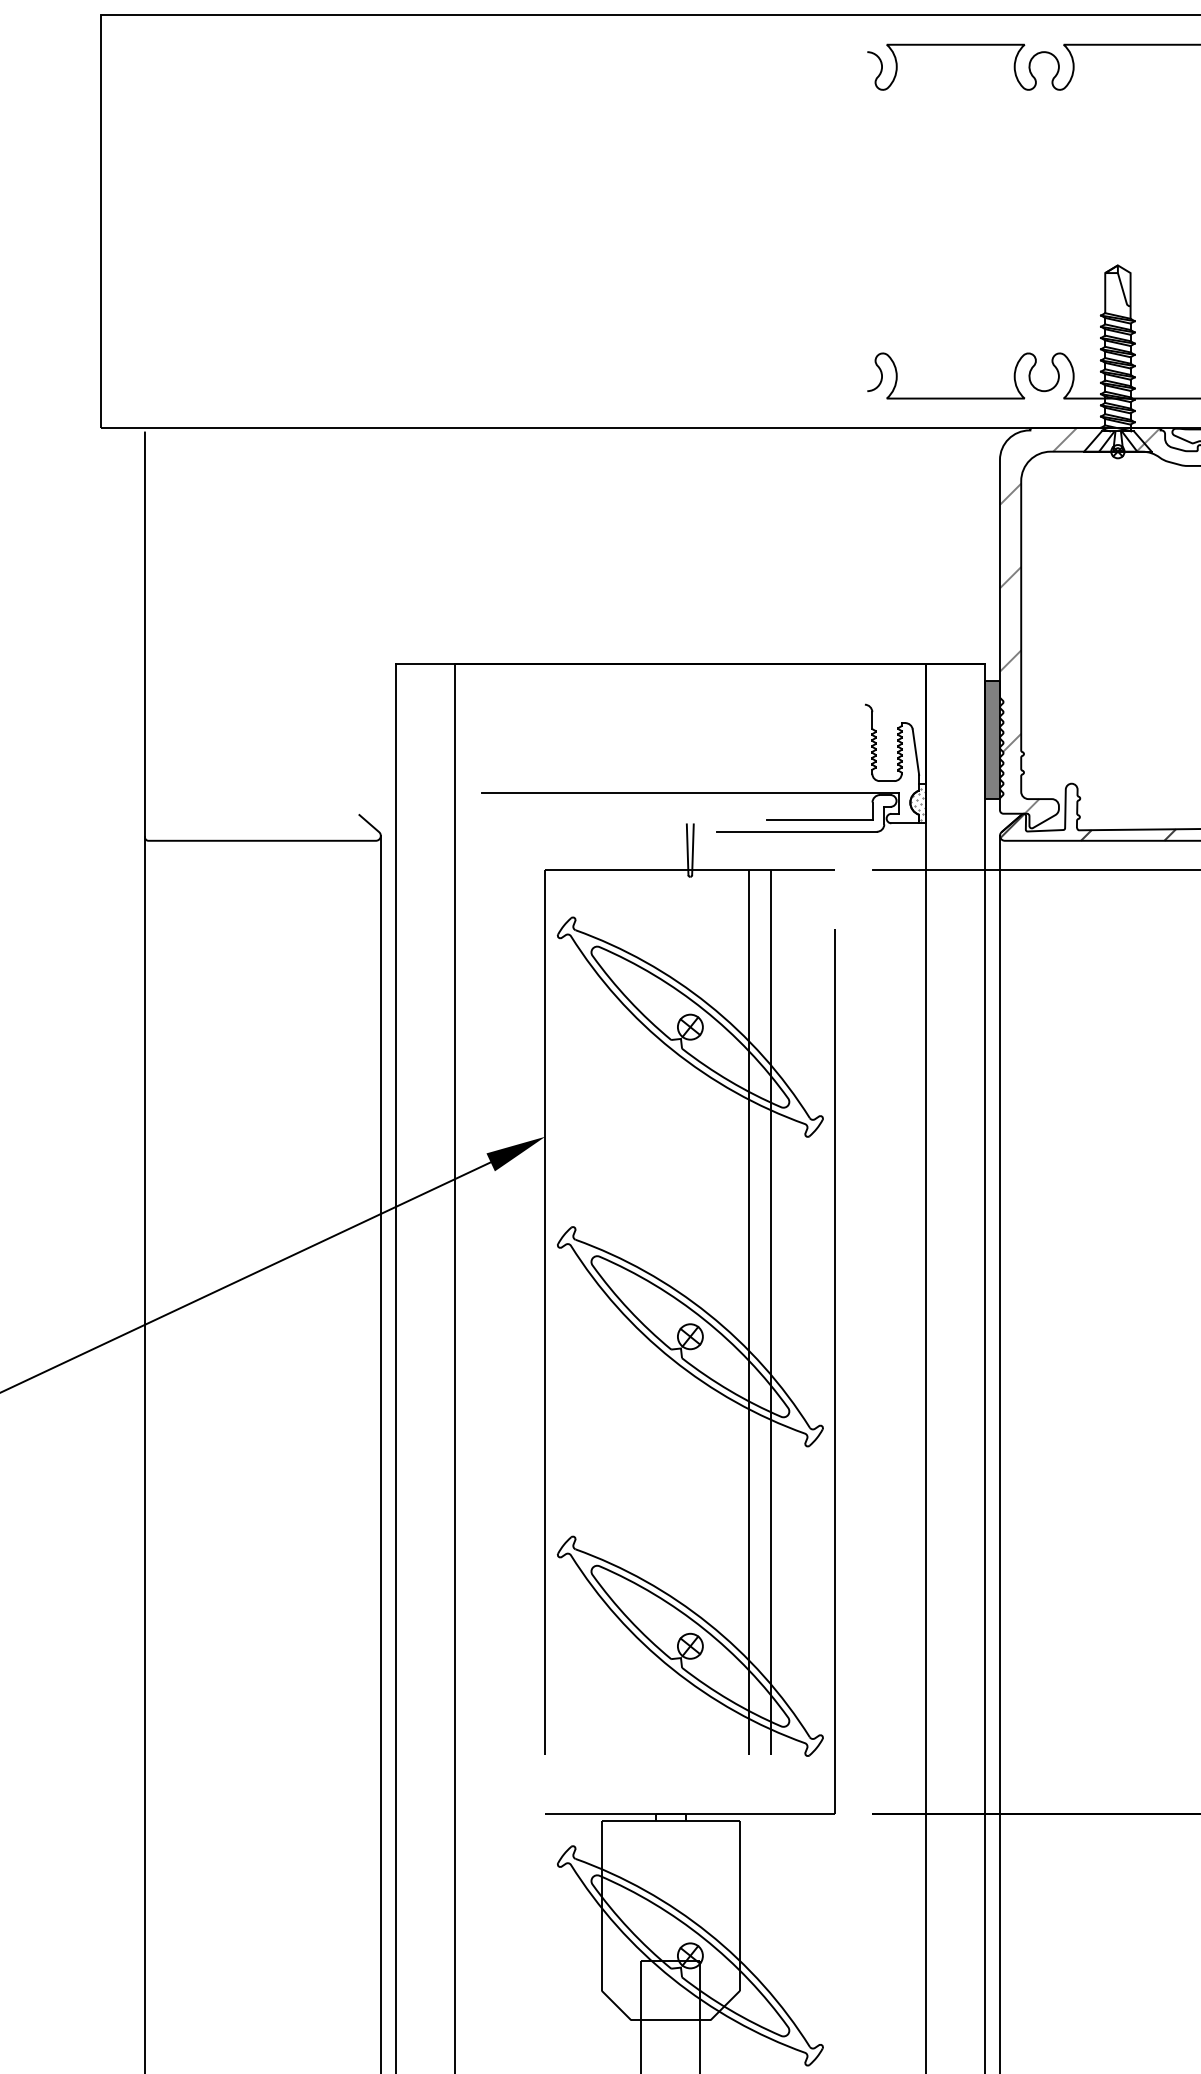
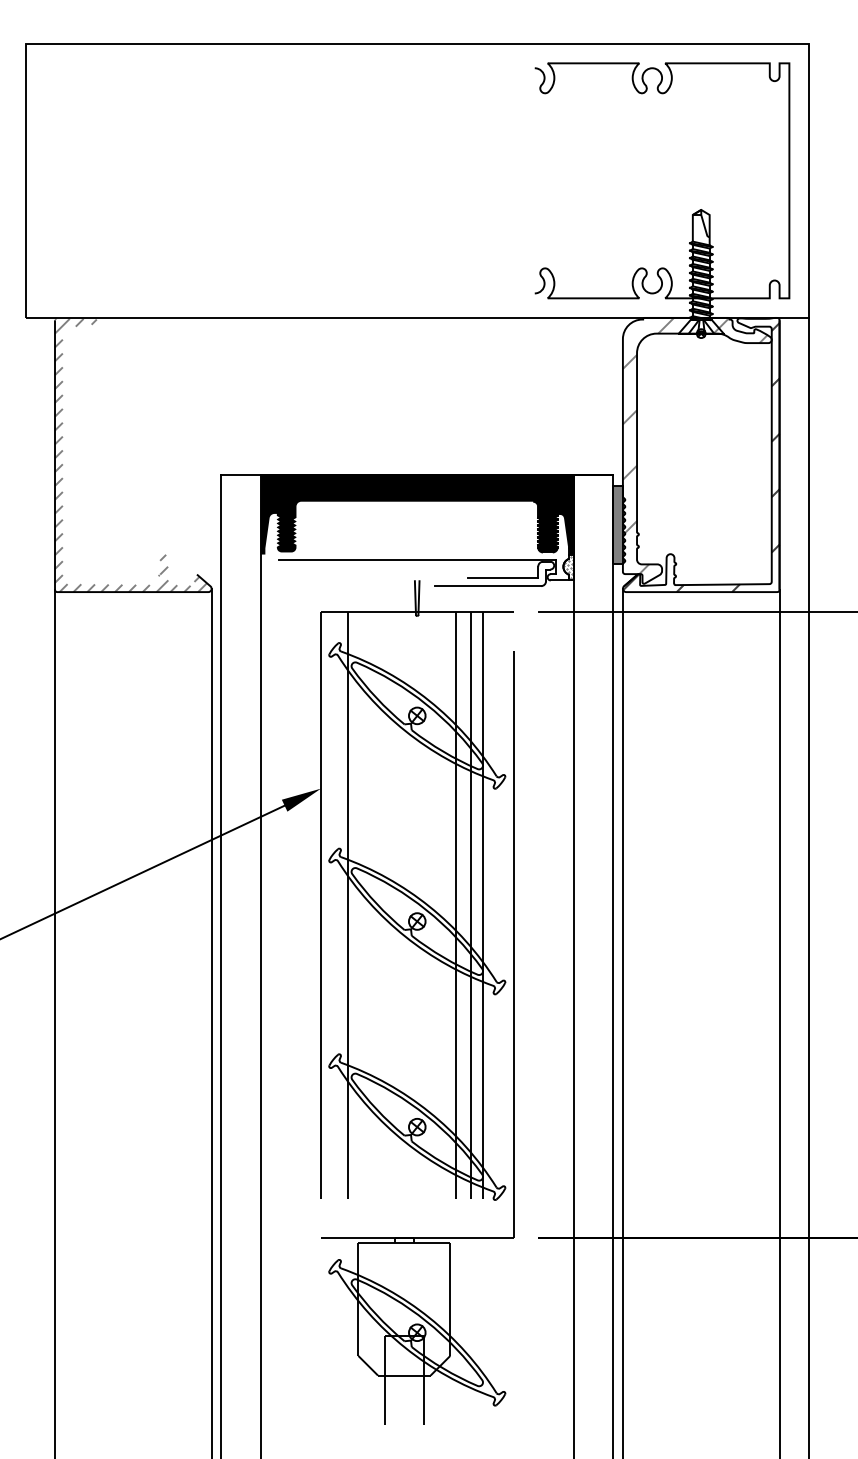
hatch: (258, 635) -> (130, 455), added
fill: (689, 723) -> (416, 514), added
line: (586, 1341) -> (348, 924), added
line: (790, 1341) -> (483, 924), added

